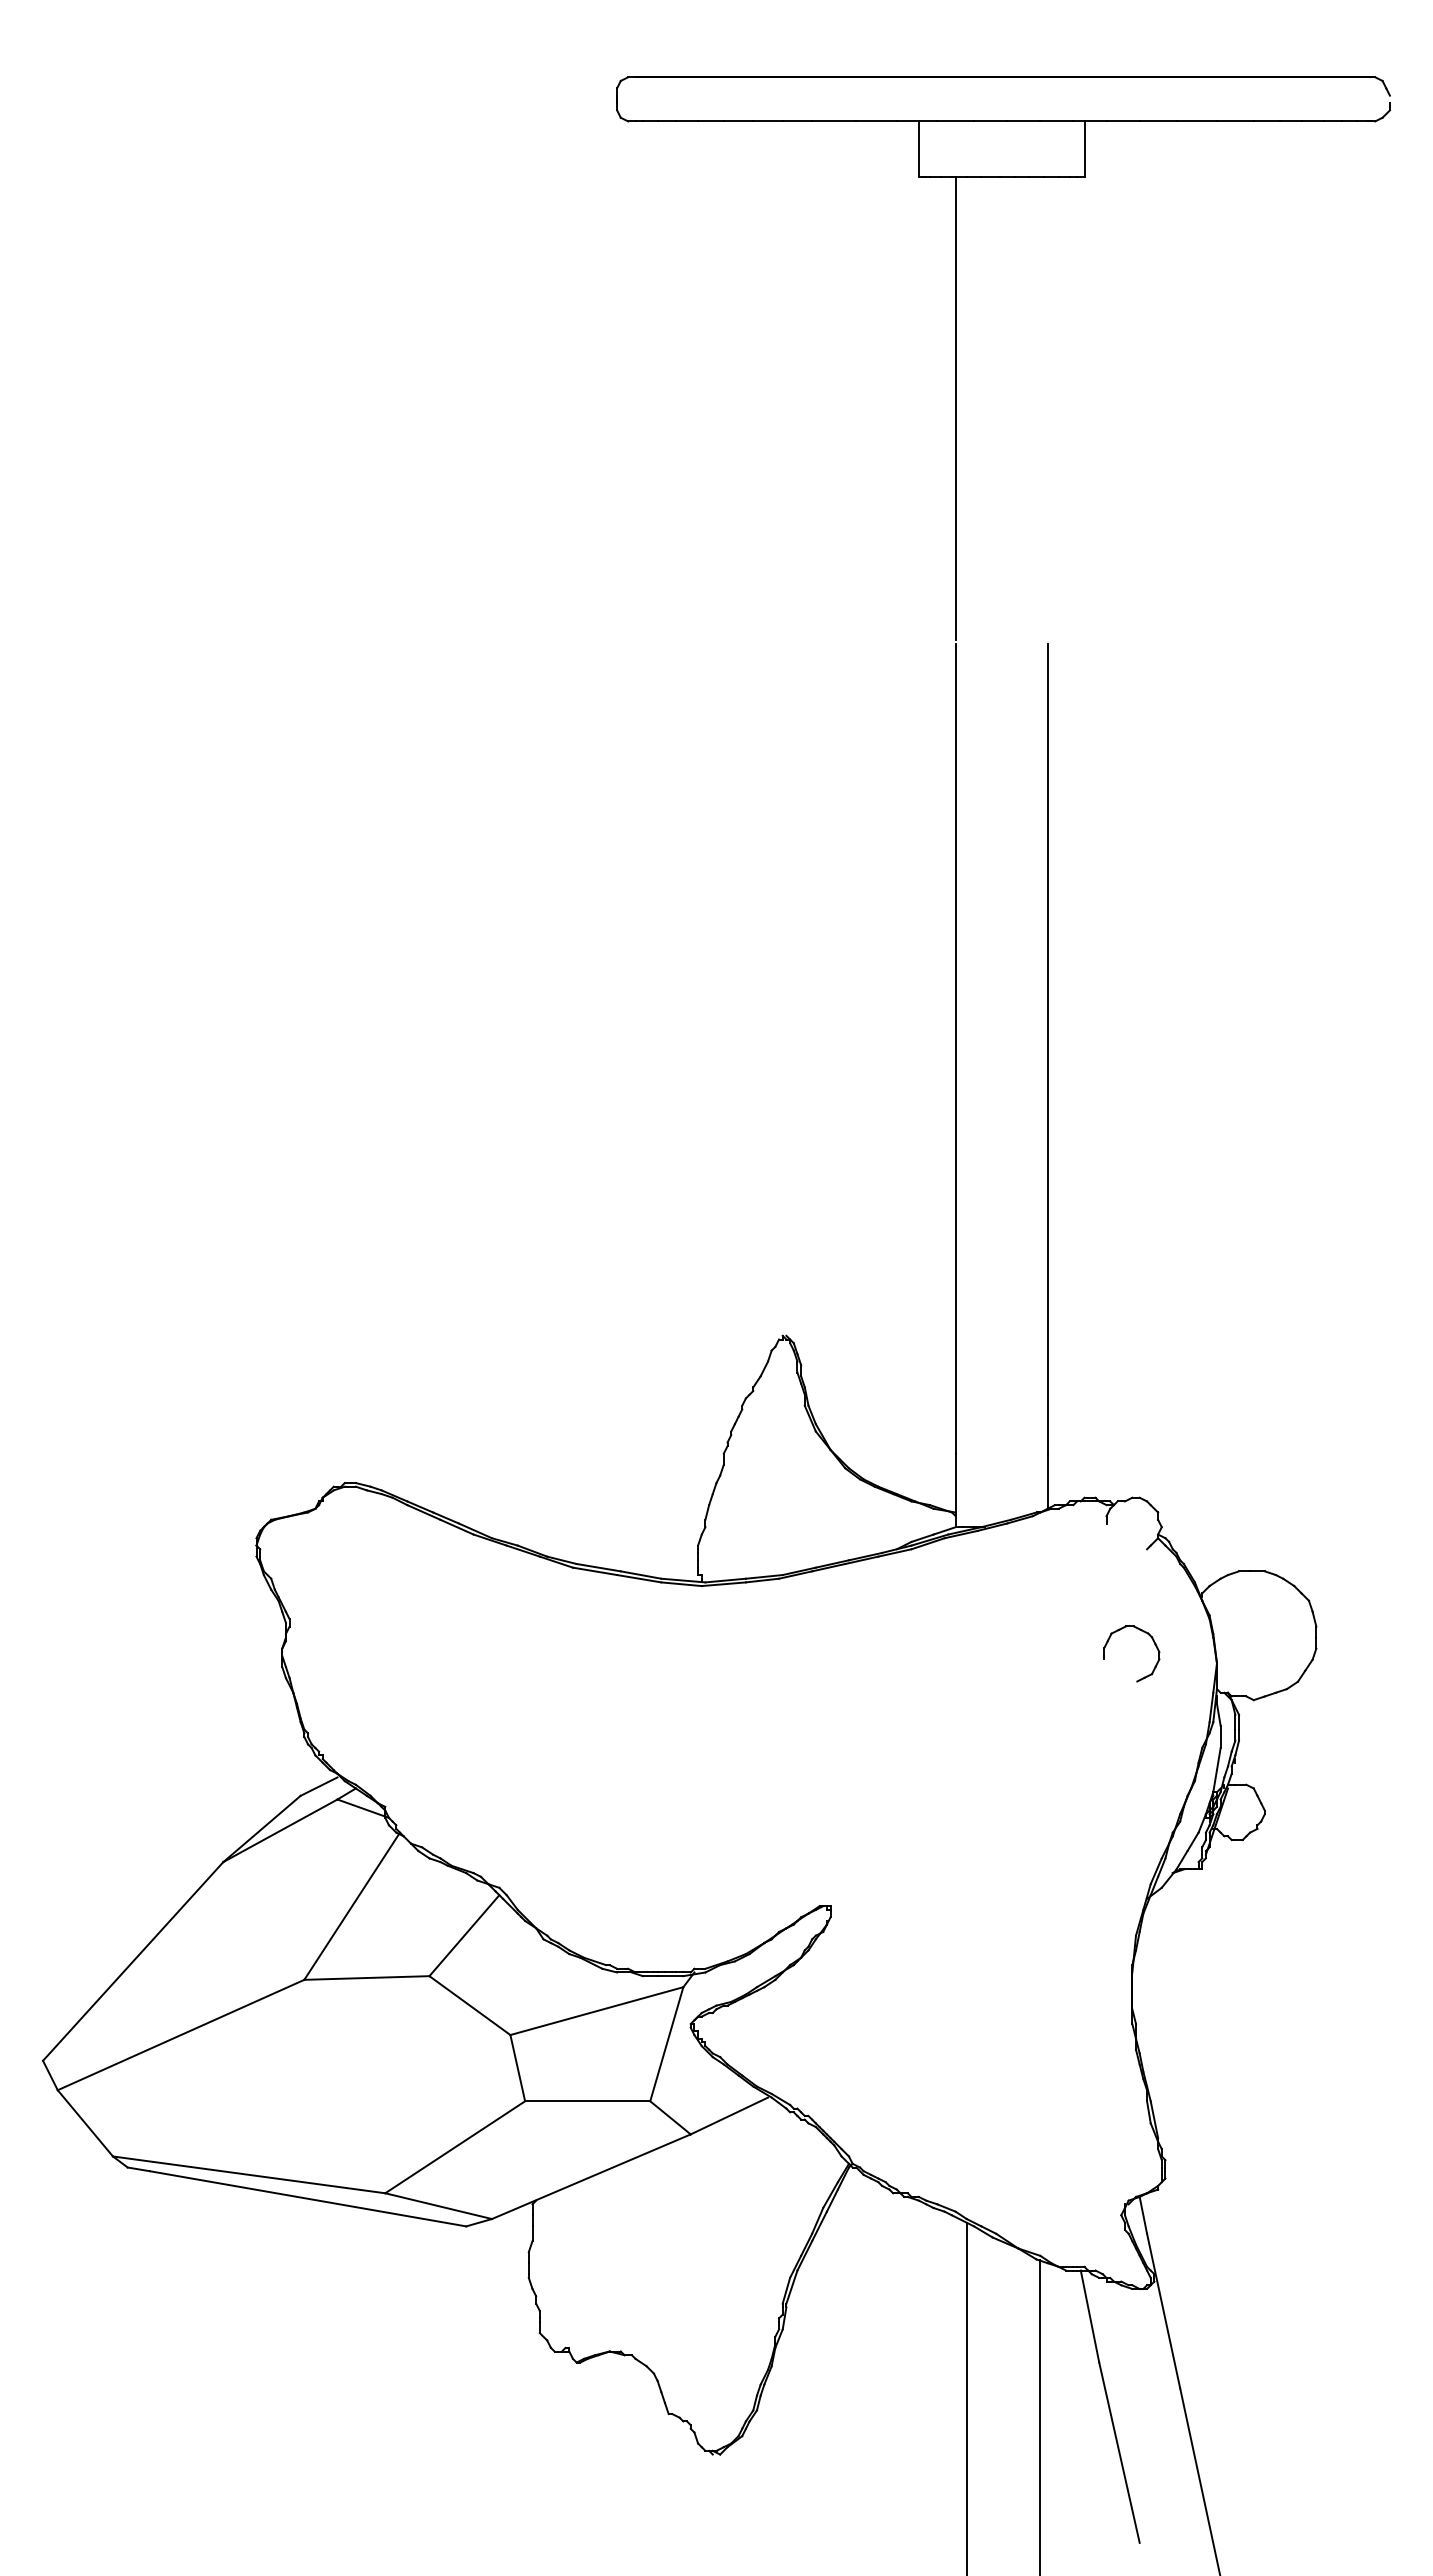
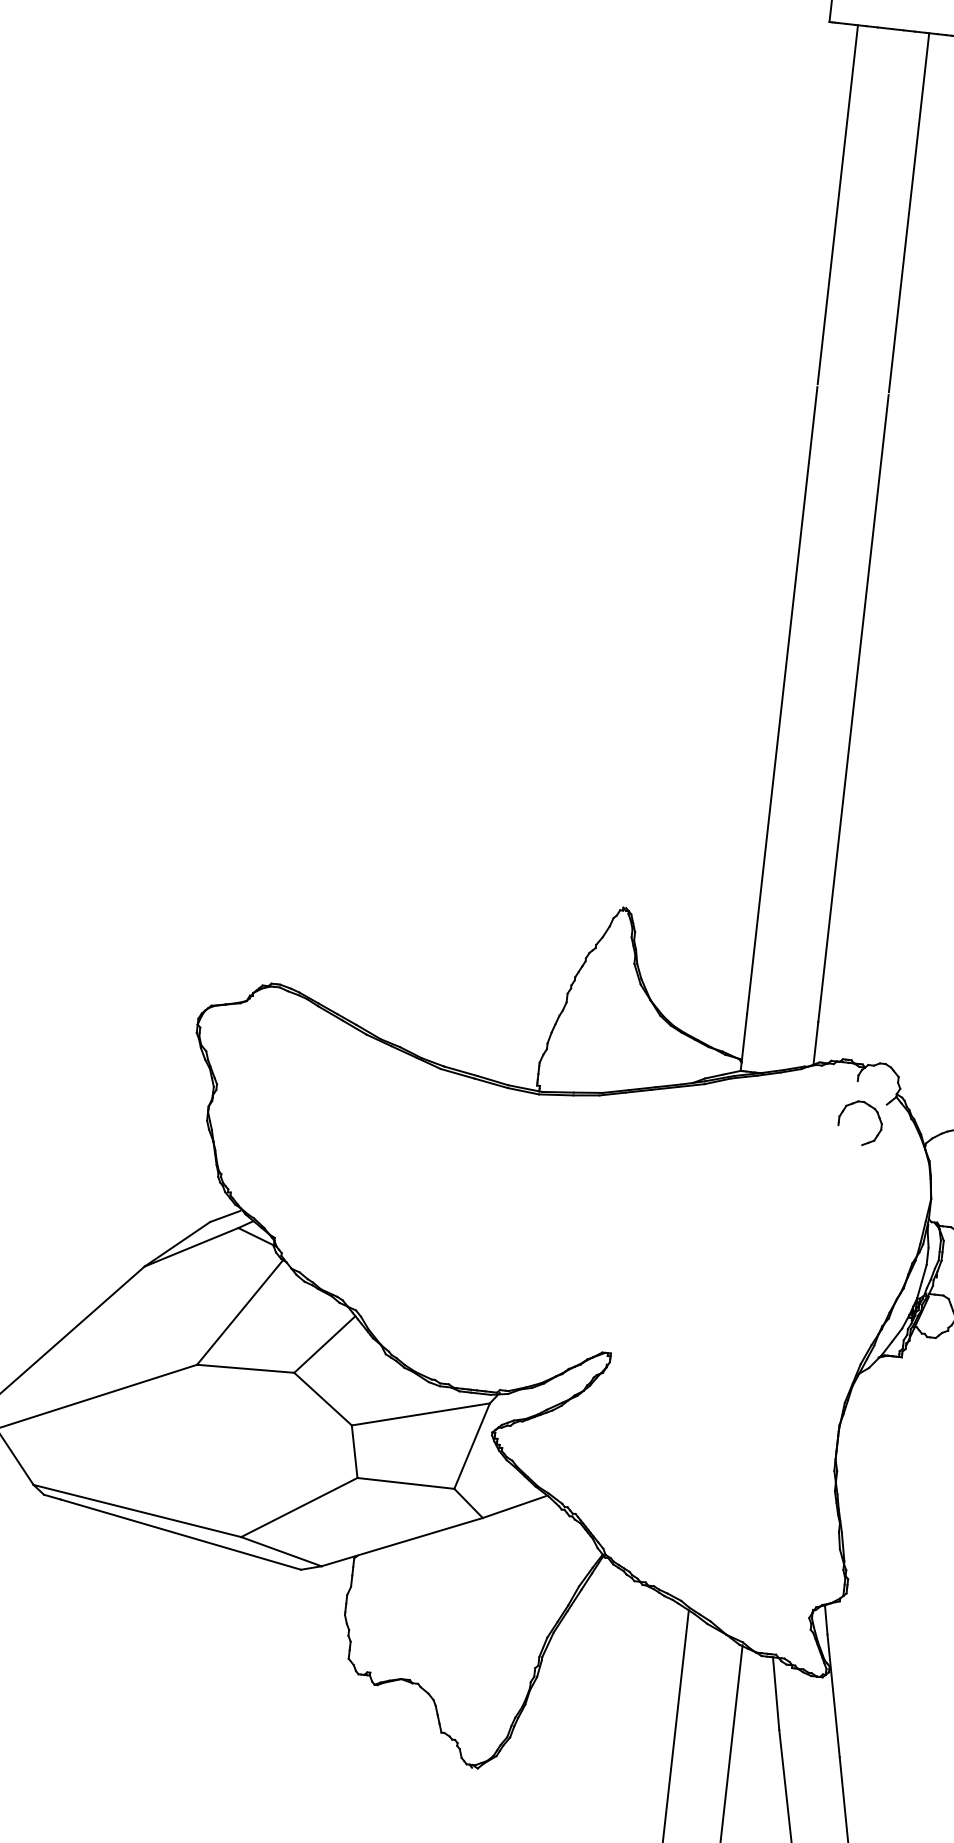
line: (1047, 408) -> (908, 212), added
part: (1141, 1631) -> (869, 1106), moved

